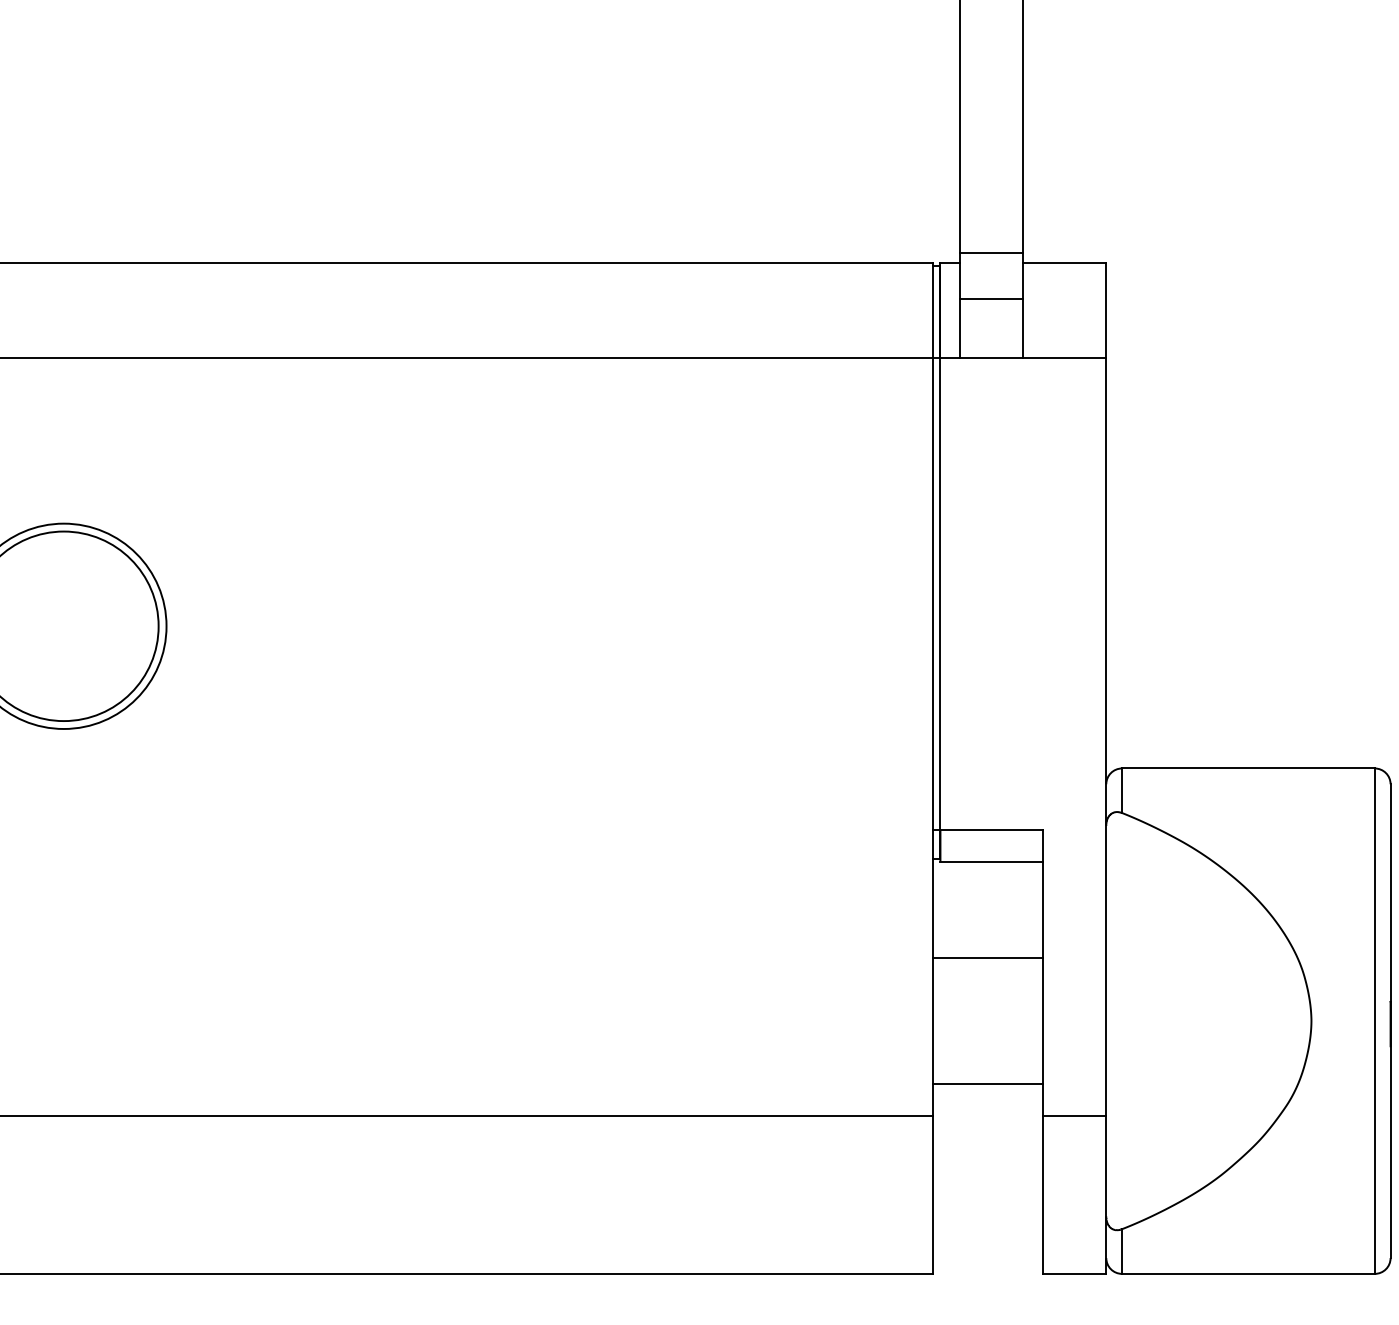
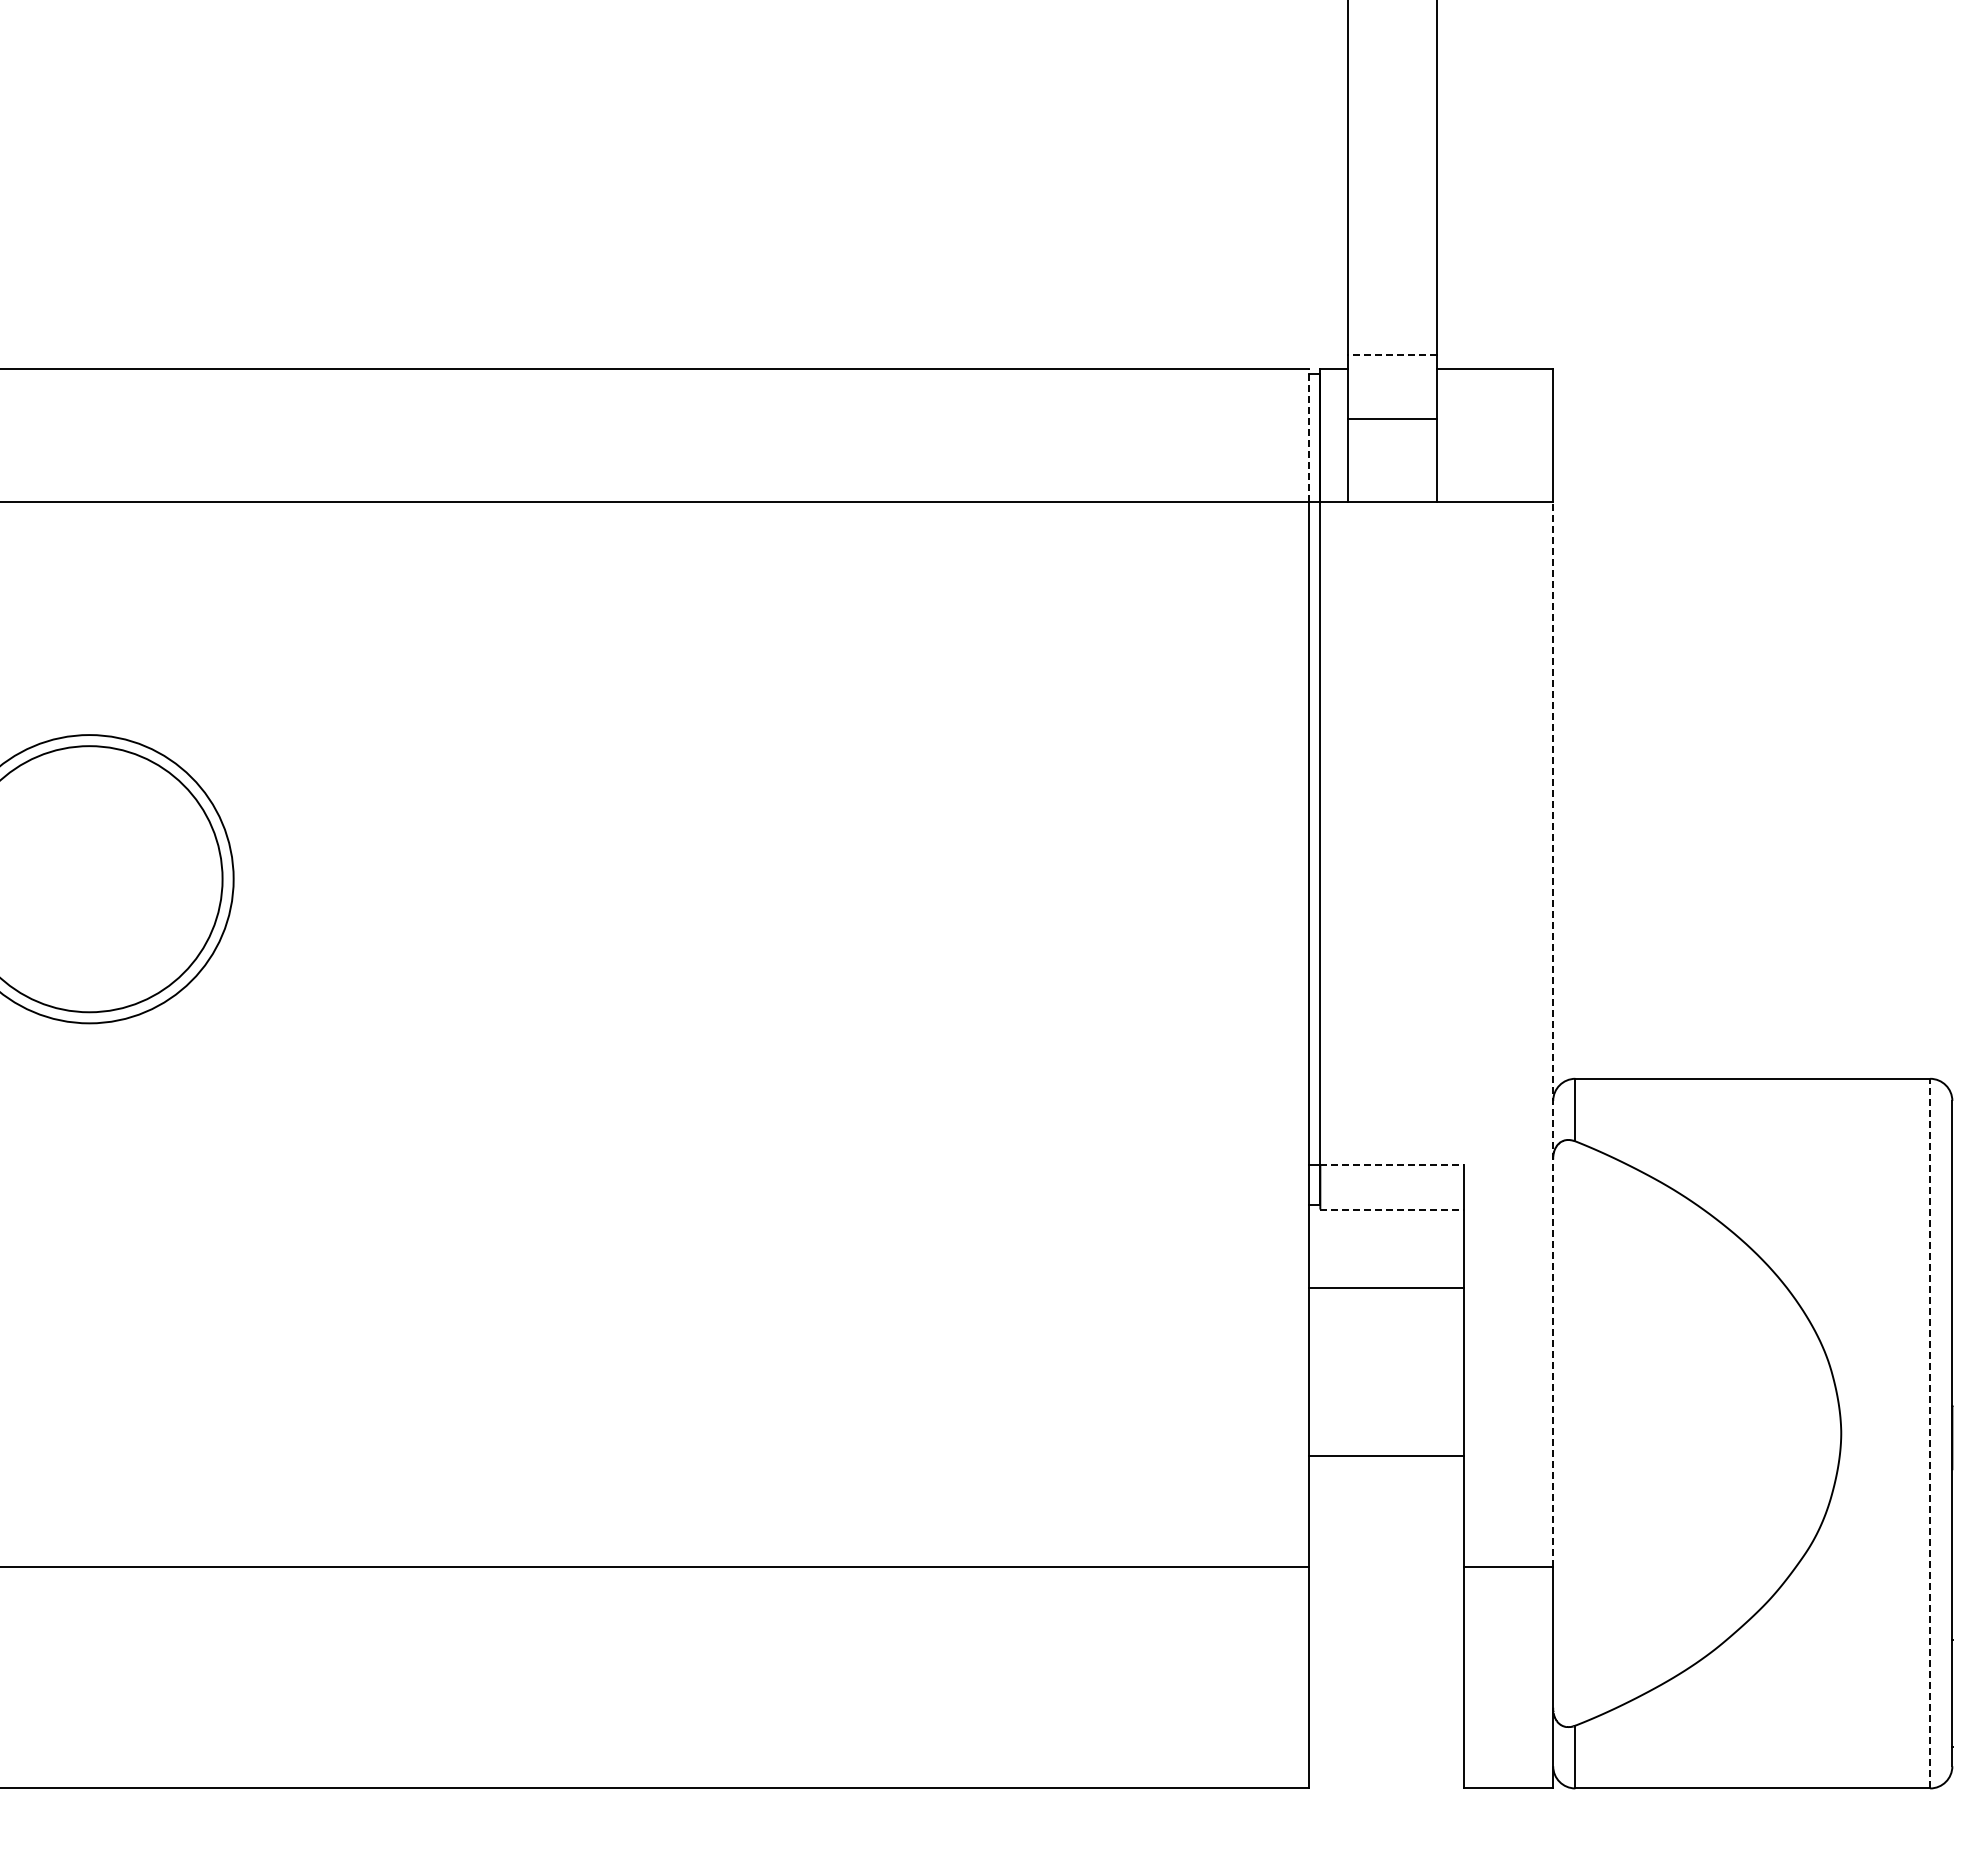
line: (991, 253) -> (1391, 355), solid -> dashed
line: (932, 310) -> (1309, 435), solid -> dashed
line: (1106, 736) -> (1553, 1033), solid -> dashed
line: (991, 830) -> (1392, 1165), solid -> dashed
line: (991, 861) -> (1392, 1209), solid -> dashed
line: (987, 957) -> (1386, 1287), moved
line: (1375, 1021) -> (1930, 1433), solid -> dashed
line: (987, 1084) -> (1386, 1456), moved

